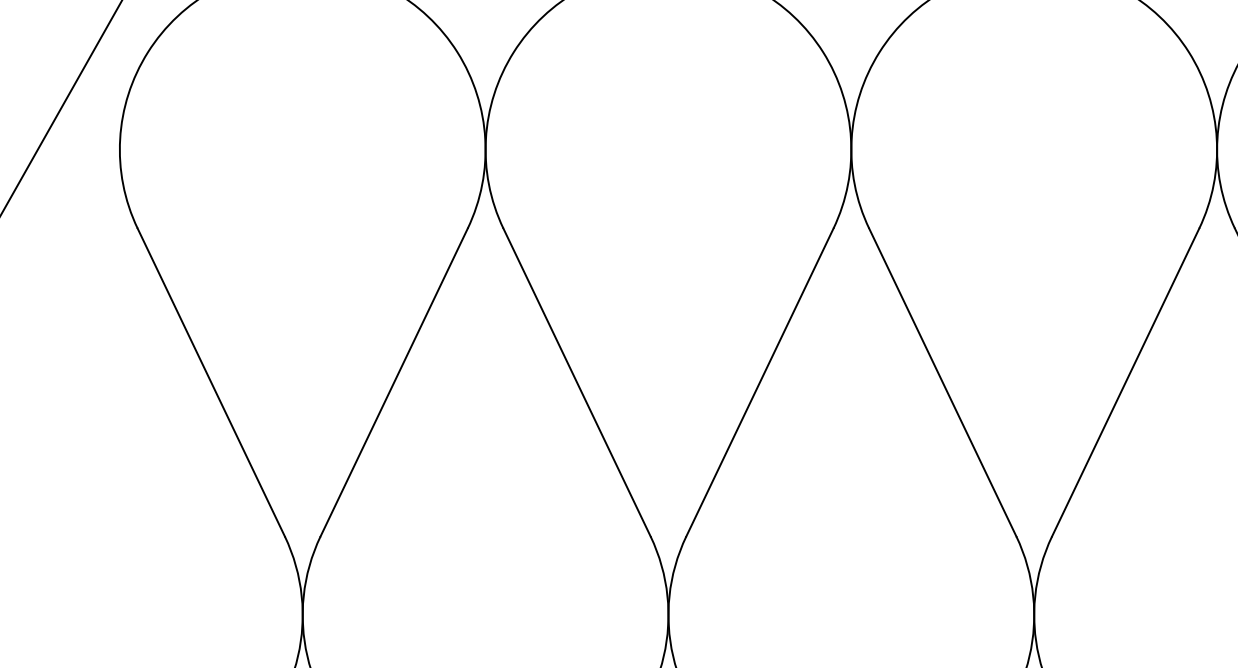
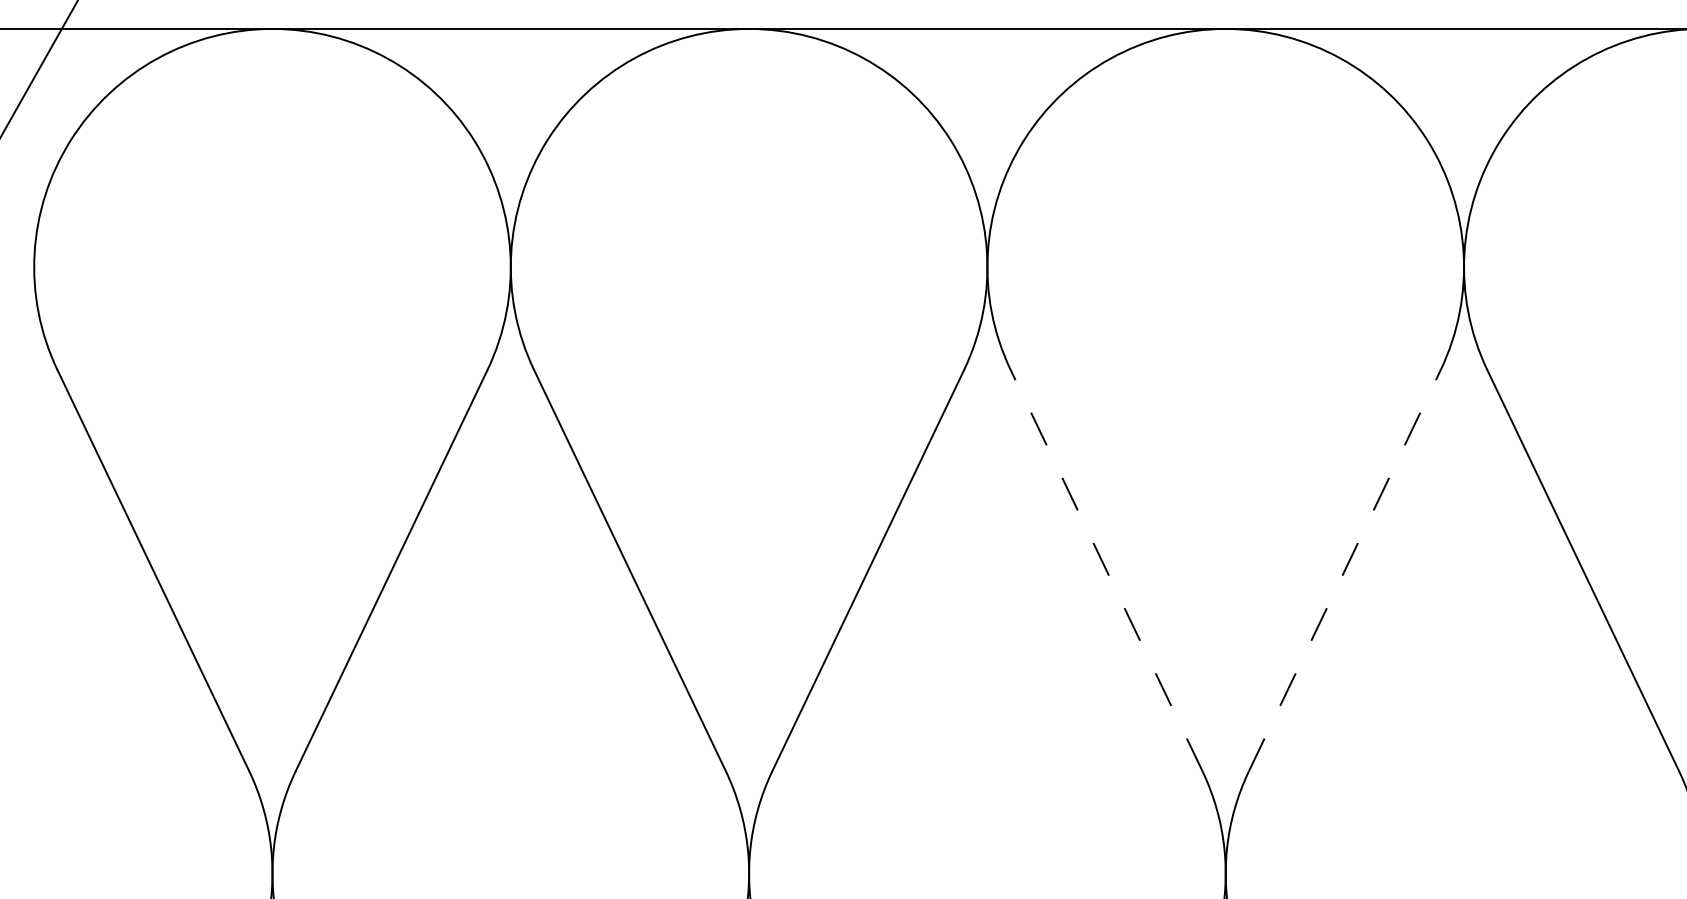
line: (942, 382) -> (1106, 570), solid -> dashed
line: (1126, 382) -> (1345, 570), solid -> dashed

